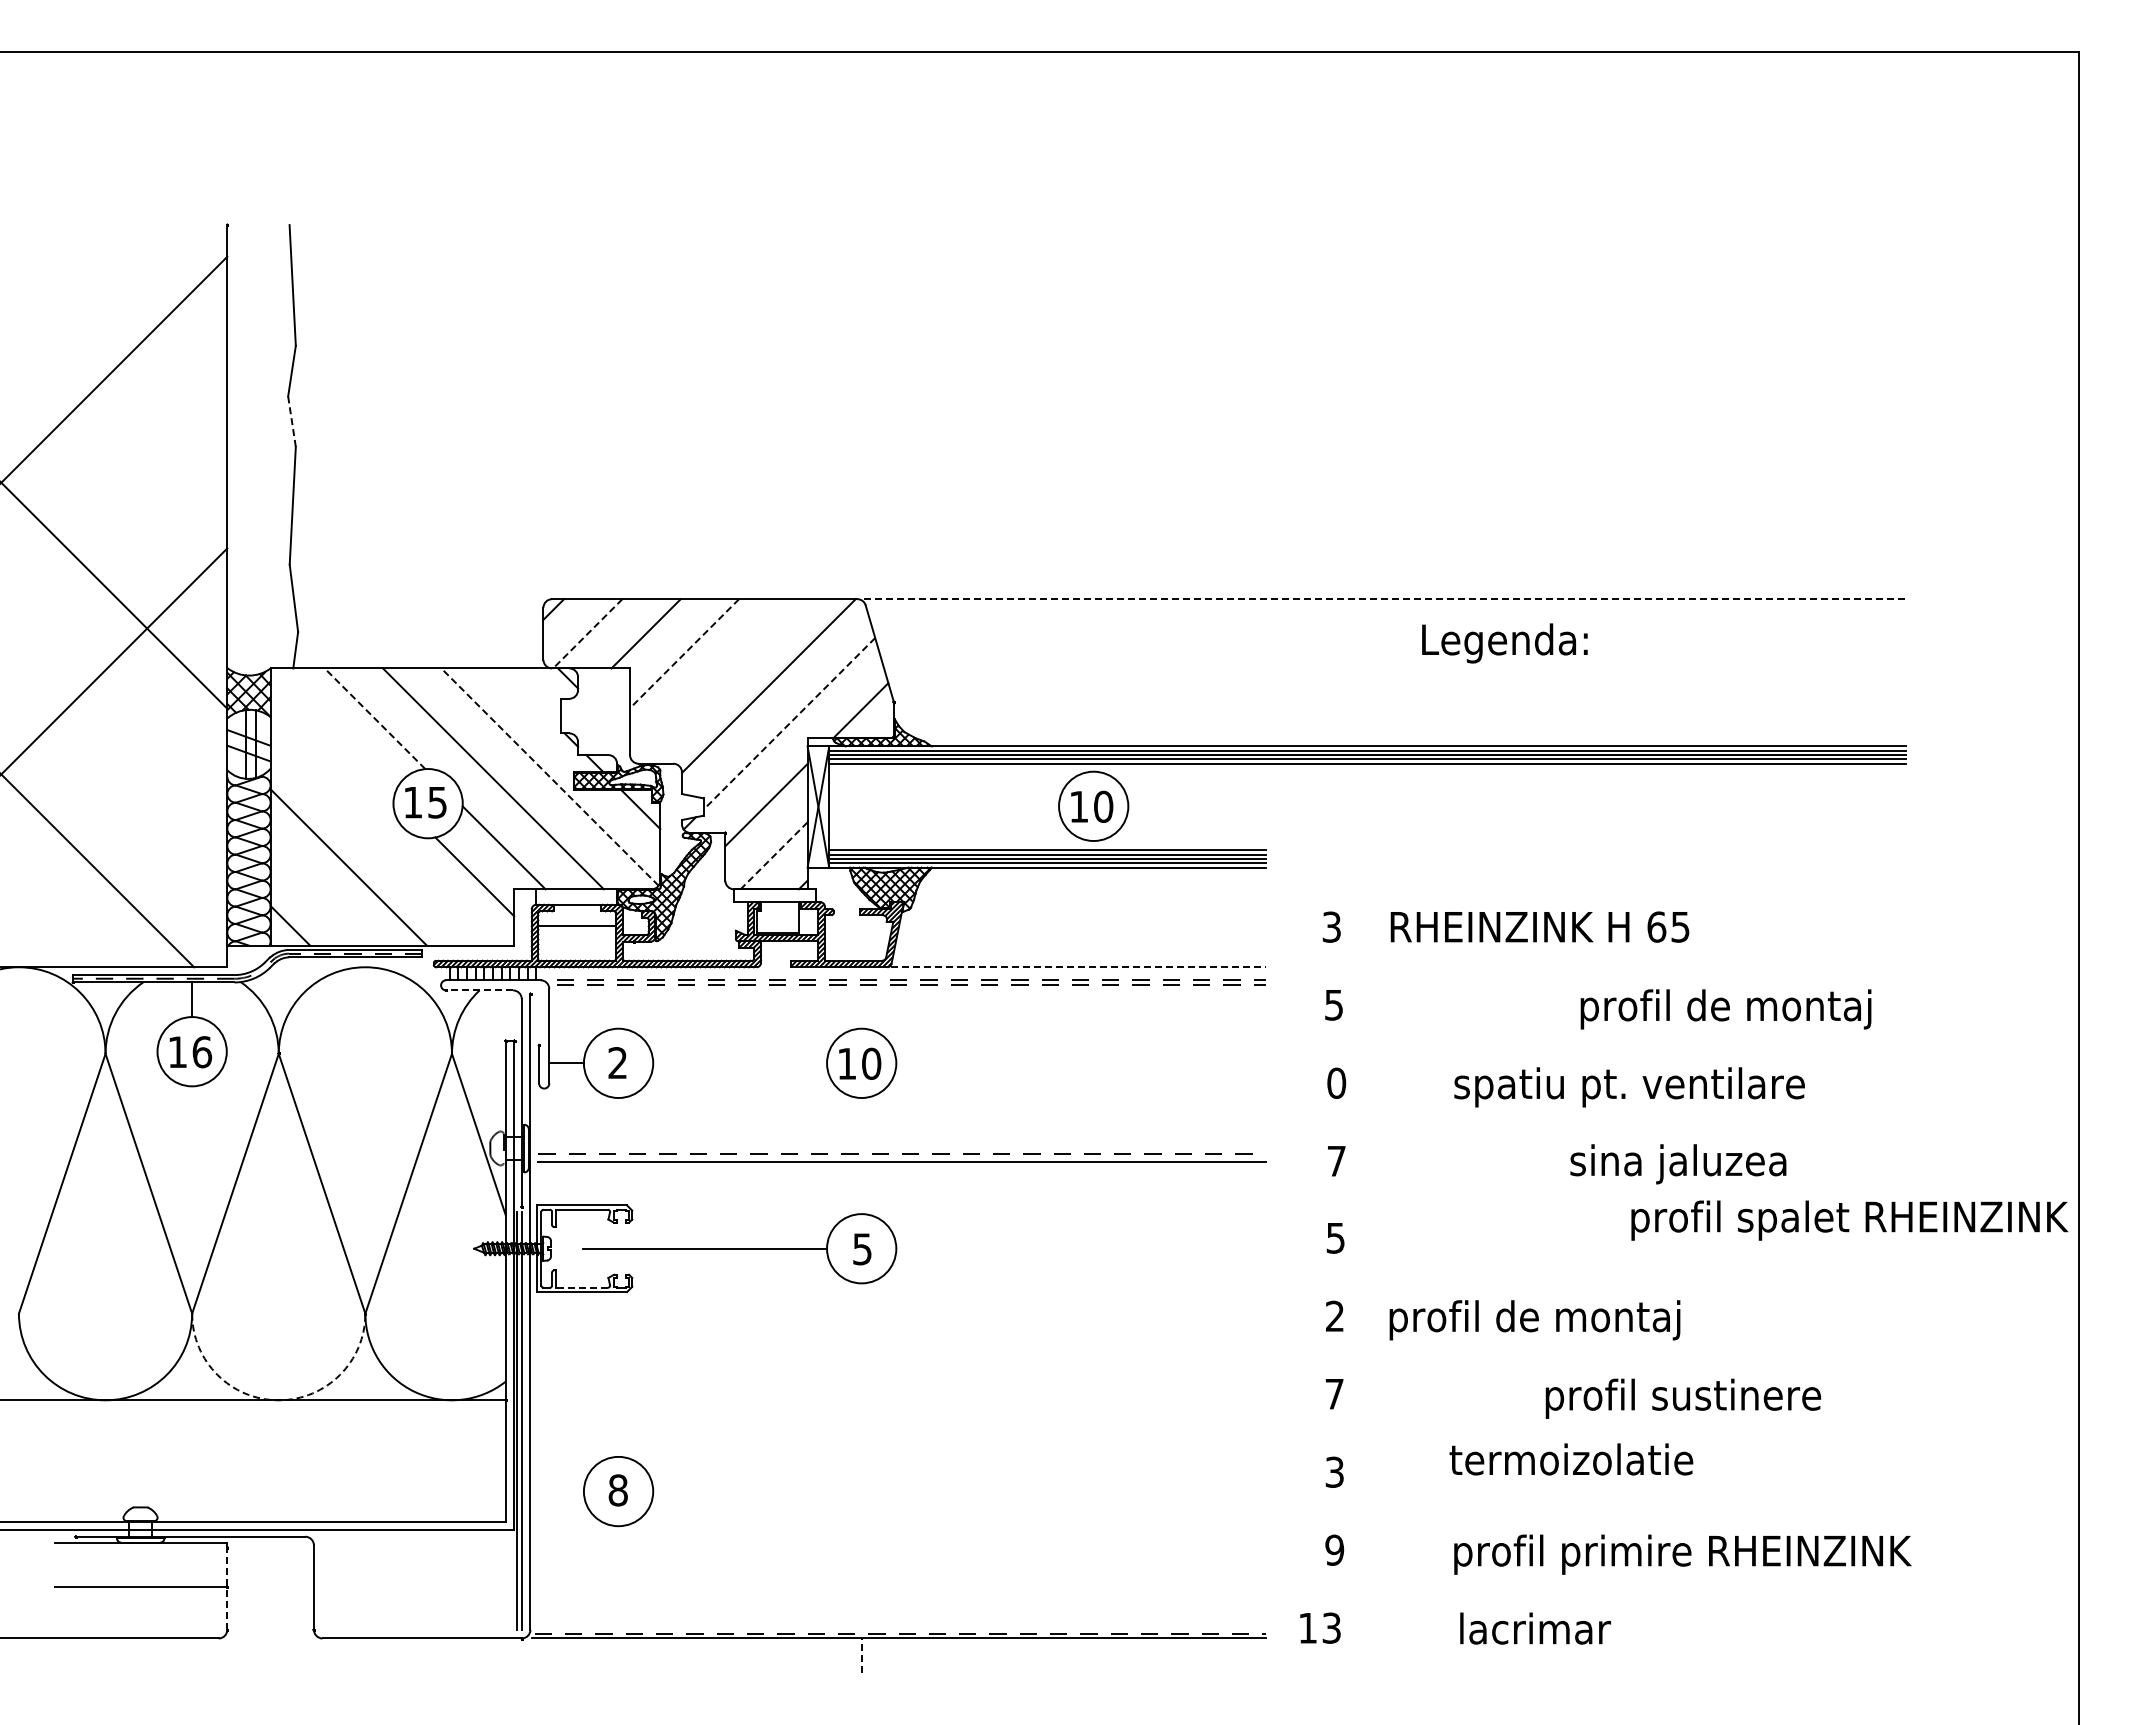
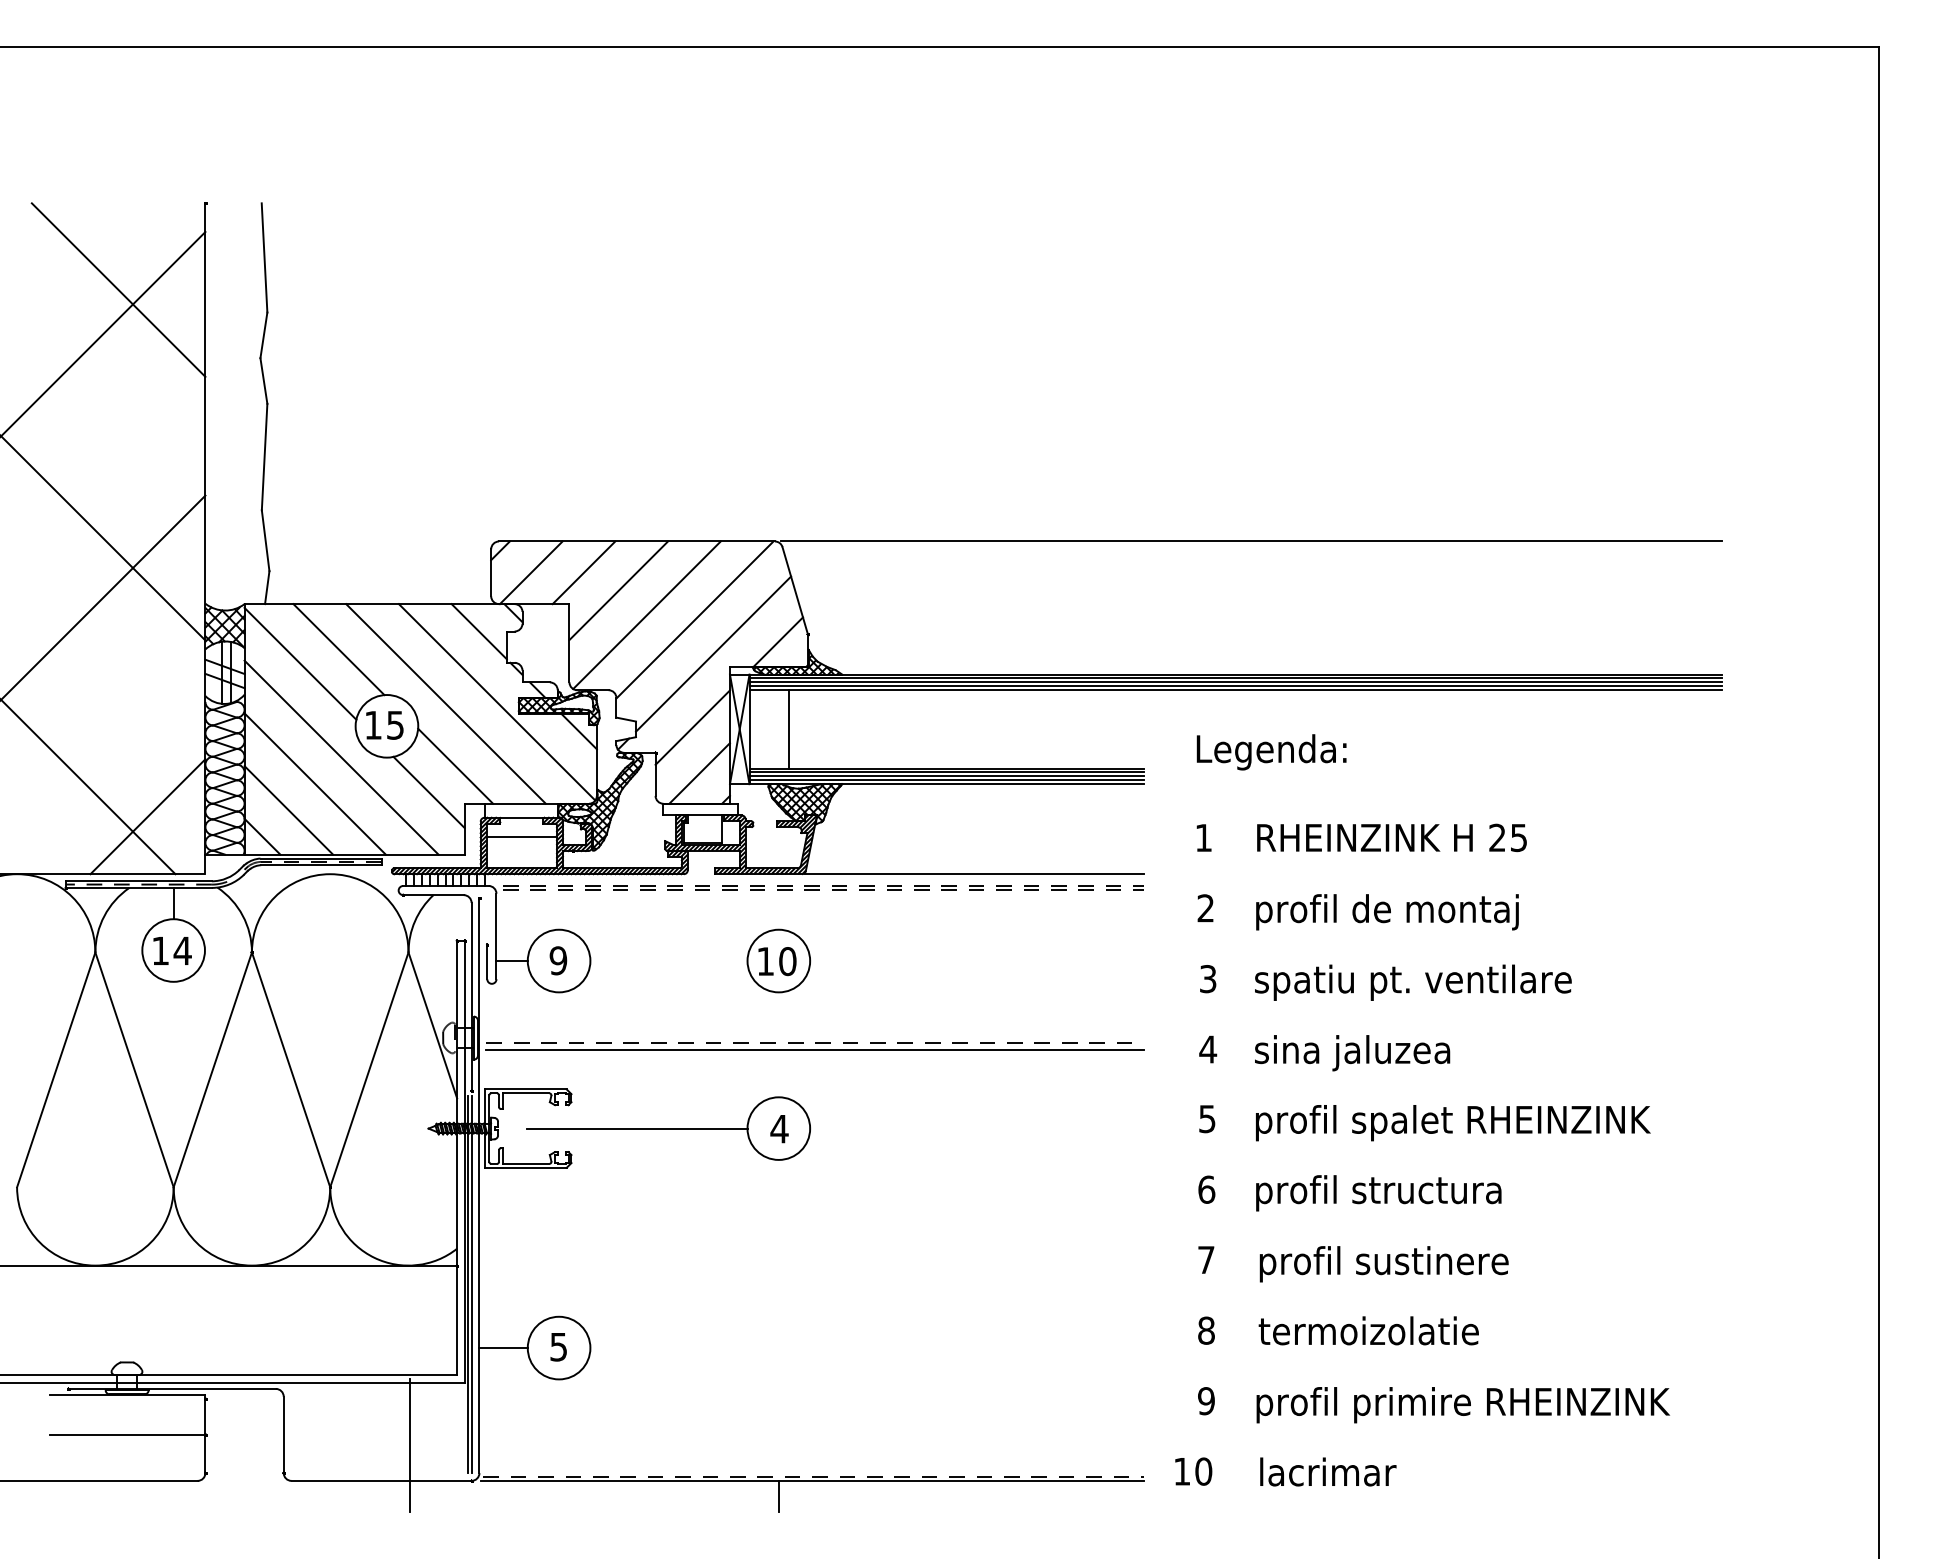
line: (131, 321) -> (118, 290), added
line: (292, 421) -> (264, 380), dashed -> solid
line: (1384, 599) -> (1251, 541), dashed -> solid
line: (587, 633) -> (531, 572), dashed -> solid
text: (1504, 643) -> (1271, 752), moved
line: (684, 654) -> (618, 591), dashed -> solid
line: (715, 680) -> (646, 614), added
line: (529, 698) -> (478, 631), added
line: (374, 718) -> (338, 649), dashed -> solid
line: (789, 724) -> (713, 654), dashed -> solid
line: (332, 734) -> (300, 663), added
line: (550, 777) -> (497, 702), dashed -> solid
part: (1093, 805) -> (988, 727), removed
line: (872, 806) -> (788, 728), added
line: (377, 838) -> (341, 757), added
line: (773, 856) -> (699, 774), dashed -> solid
line: (319, 896) -> (288, 810), added
line: (163, 903) -> (147, 816), added
text: (1331, 926) -> (1203, 837), 3 -> 1
text: (1656, 926) -> (1497, 837), 65 -> 25
line: (1078, 967) -> (974, 874), dashed -> solid
line: (479, 990) -> (433, 895), dashed -> solid
text: (1333, 1004) -> (1205, 907), 5 -> 2
text: (1725, 1009) -> (1387, 912), moved
text: (202, 1052) -> (183, 951), 16 -> 14
text: (617, 1063) -> (558, 961), 2 -> 9
text: (1336, 1082) -> (1208, 978), 0 -> 3
text: (1629, 1087) -> (1413, 982), moved
text: (1336, 1161) -> (1208, 1049), 7 -> 4
text: (1678, 1164) -> (1352, 1053), moved
text: (1849, 1220) -> (1452, 1122), moved
text: (862, 1249) -> (779, 1129), 5 -> 4
line: (582, 1287) -> (526, 1163), dashed -> solid
text: (1334, 1316) -> (1206, 1189), 2 -> 6
text: (1588, 1320) -> (1435, 1193), profil de montaj -> profil structura
text: (1683, 1398) -> (1384, 1263), moved
arc: (278, 1400) -> (251, 1265), dashed -> solid
text: (1571, 1459) -> (1368, 1330), moved
text: (1334, 1471) -> (1206, 1329), 3 -> 8
text: (617, 1490) -> (558, 1347), 8 -> 5
line: (556, 1491) -> (502, 1348), added
text: (1682, 1554) -> (1462, 1404), moved
line: (227, 1588) -> (205, 1435), dashed -> solid
line: (453, 1599) -> (409, 1445), added
text: (1331, 1627) -> (1203, 1470), 13 -> 10
text: (1535, 1628) -> (1328, 1471), moved
line: (861, 1655) -> (778, 1496), dashed -> solid

